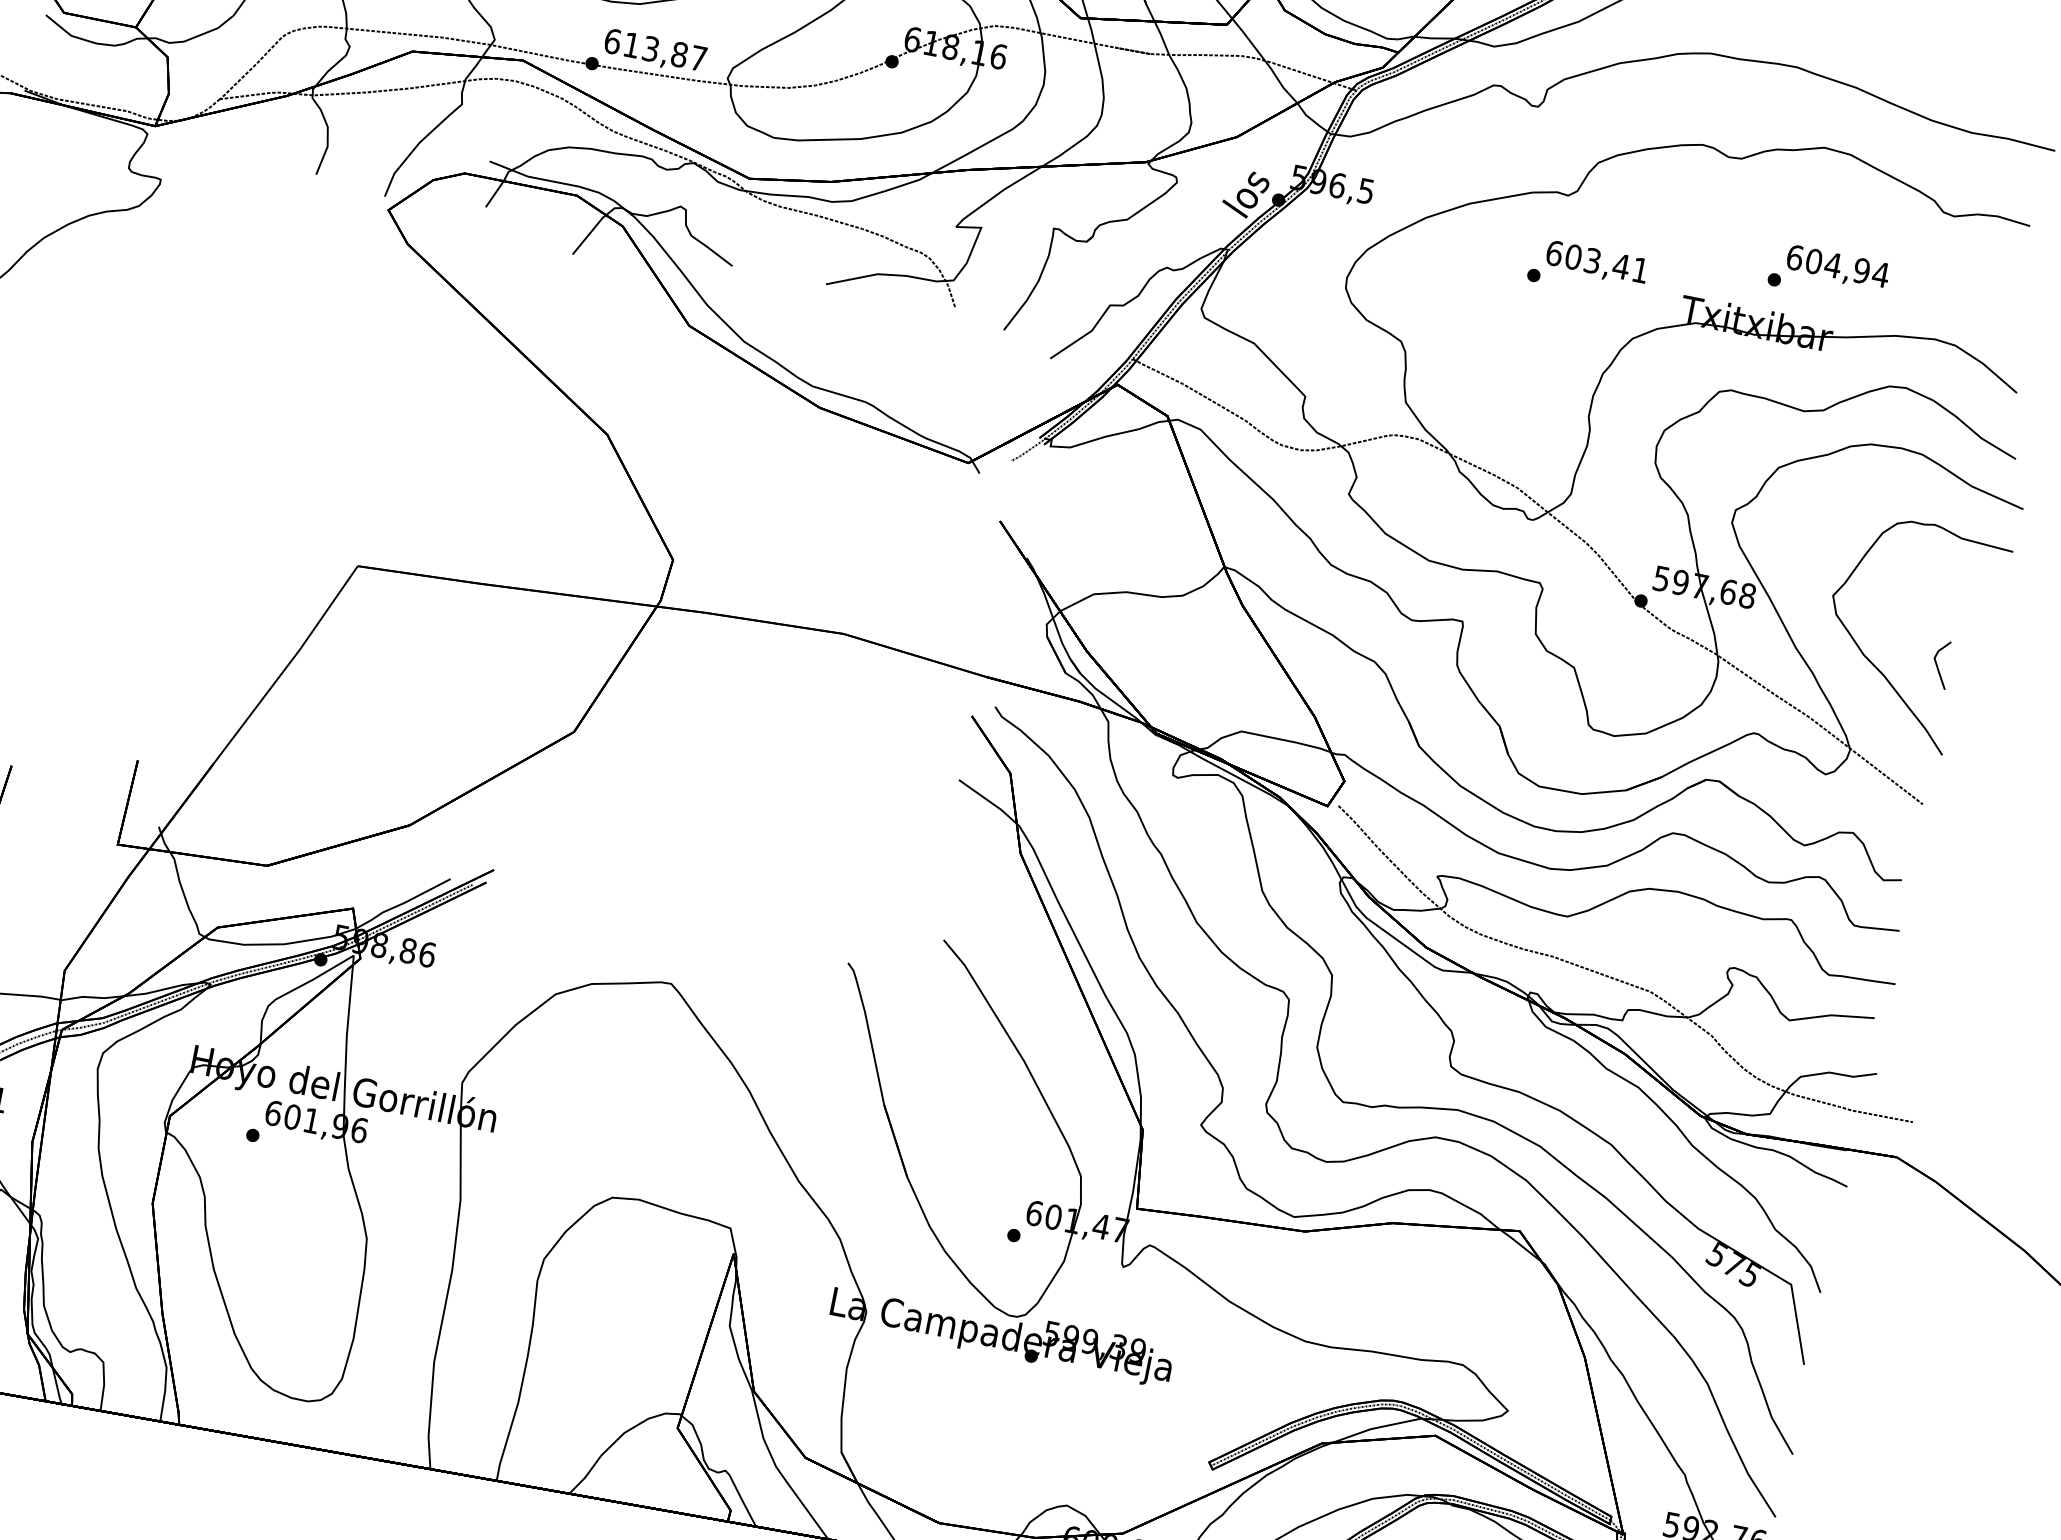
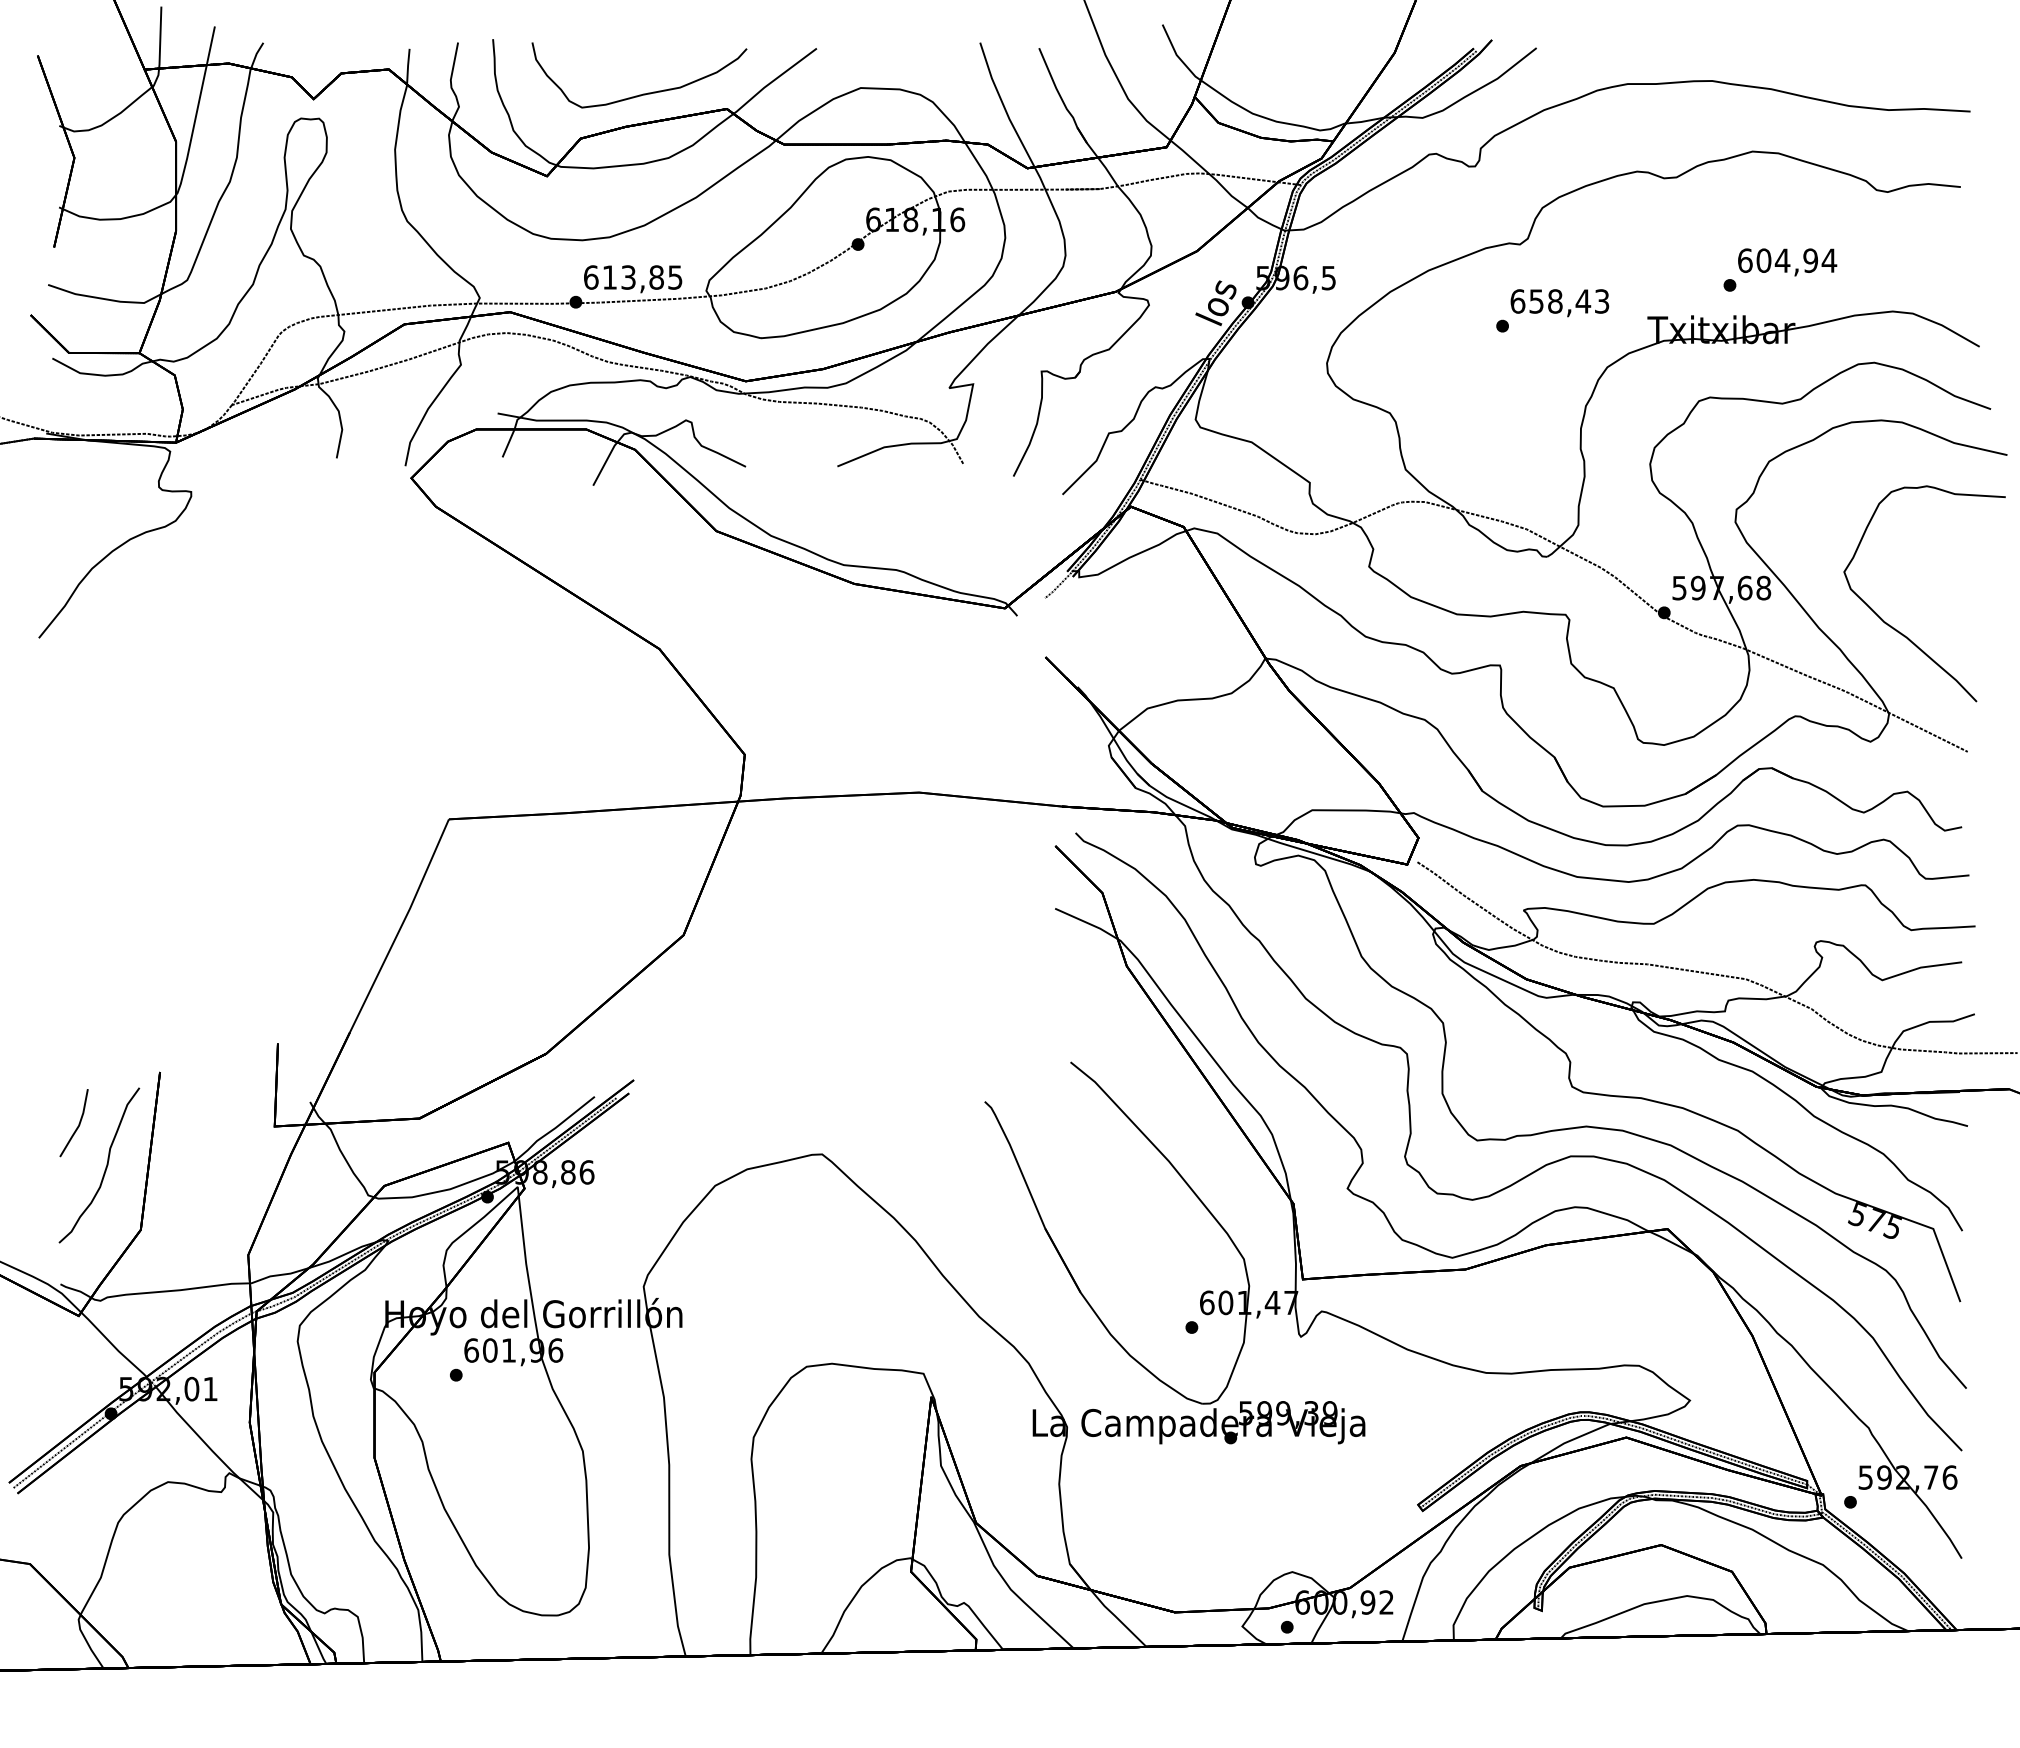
text: (698, 58) -> (675, 277), 613,87 -> 613,85
text: (1607, 263) -> (1569, 301), 603,41 -> 658,43
line: (1938, 665) -> (1956, 618), removed

